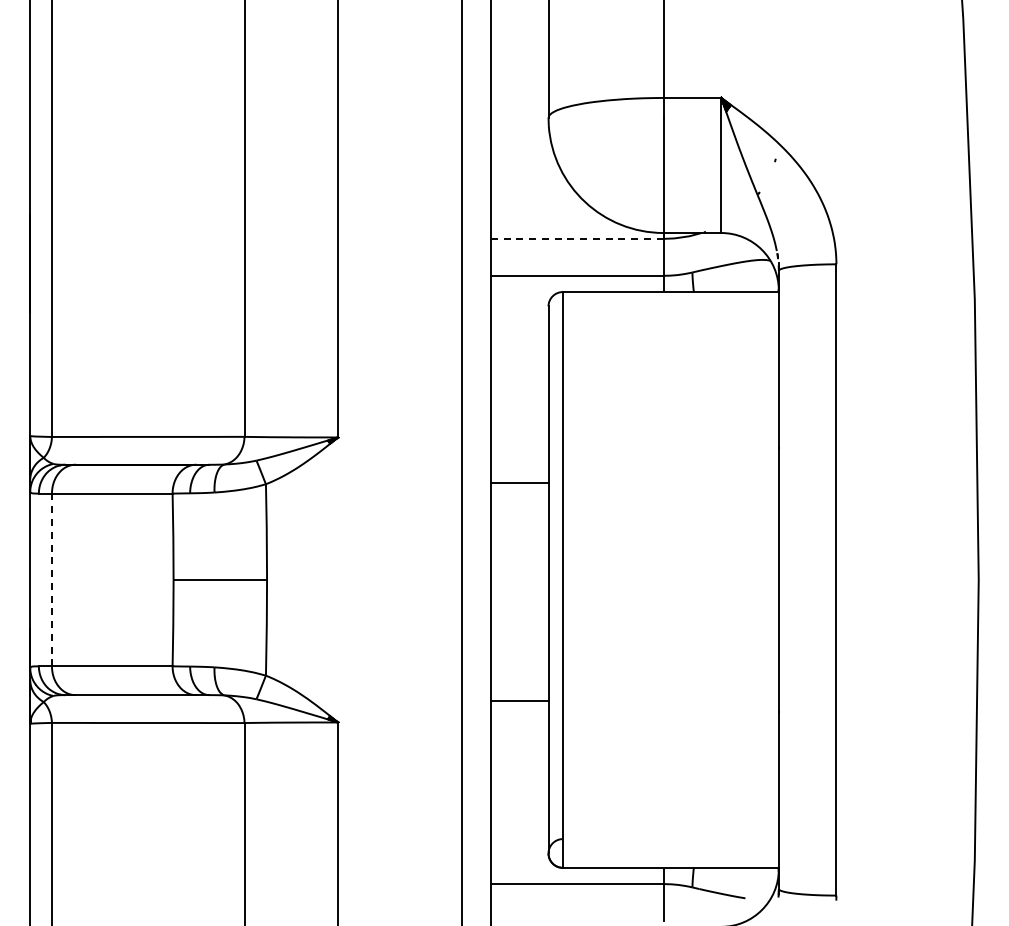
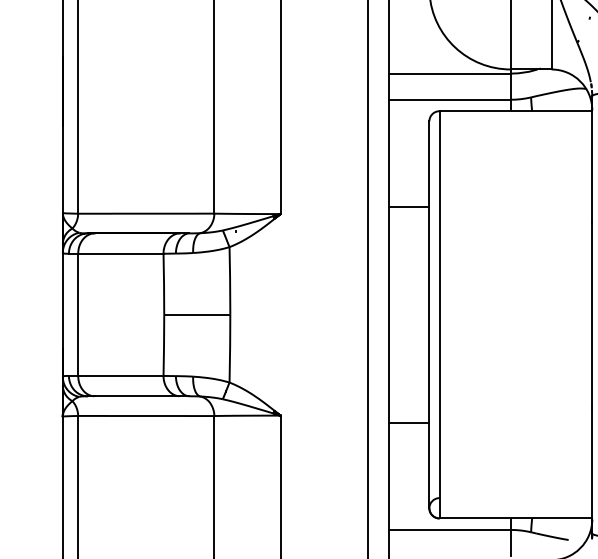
line: (576, 238) -> (449, 73), dashed -> solid
line: (519, 482) -> (408, 206), moved
line: (51, 579) -> (77, 314), dashed -> solid
line: (519, 701) -> (408, 423), moved

